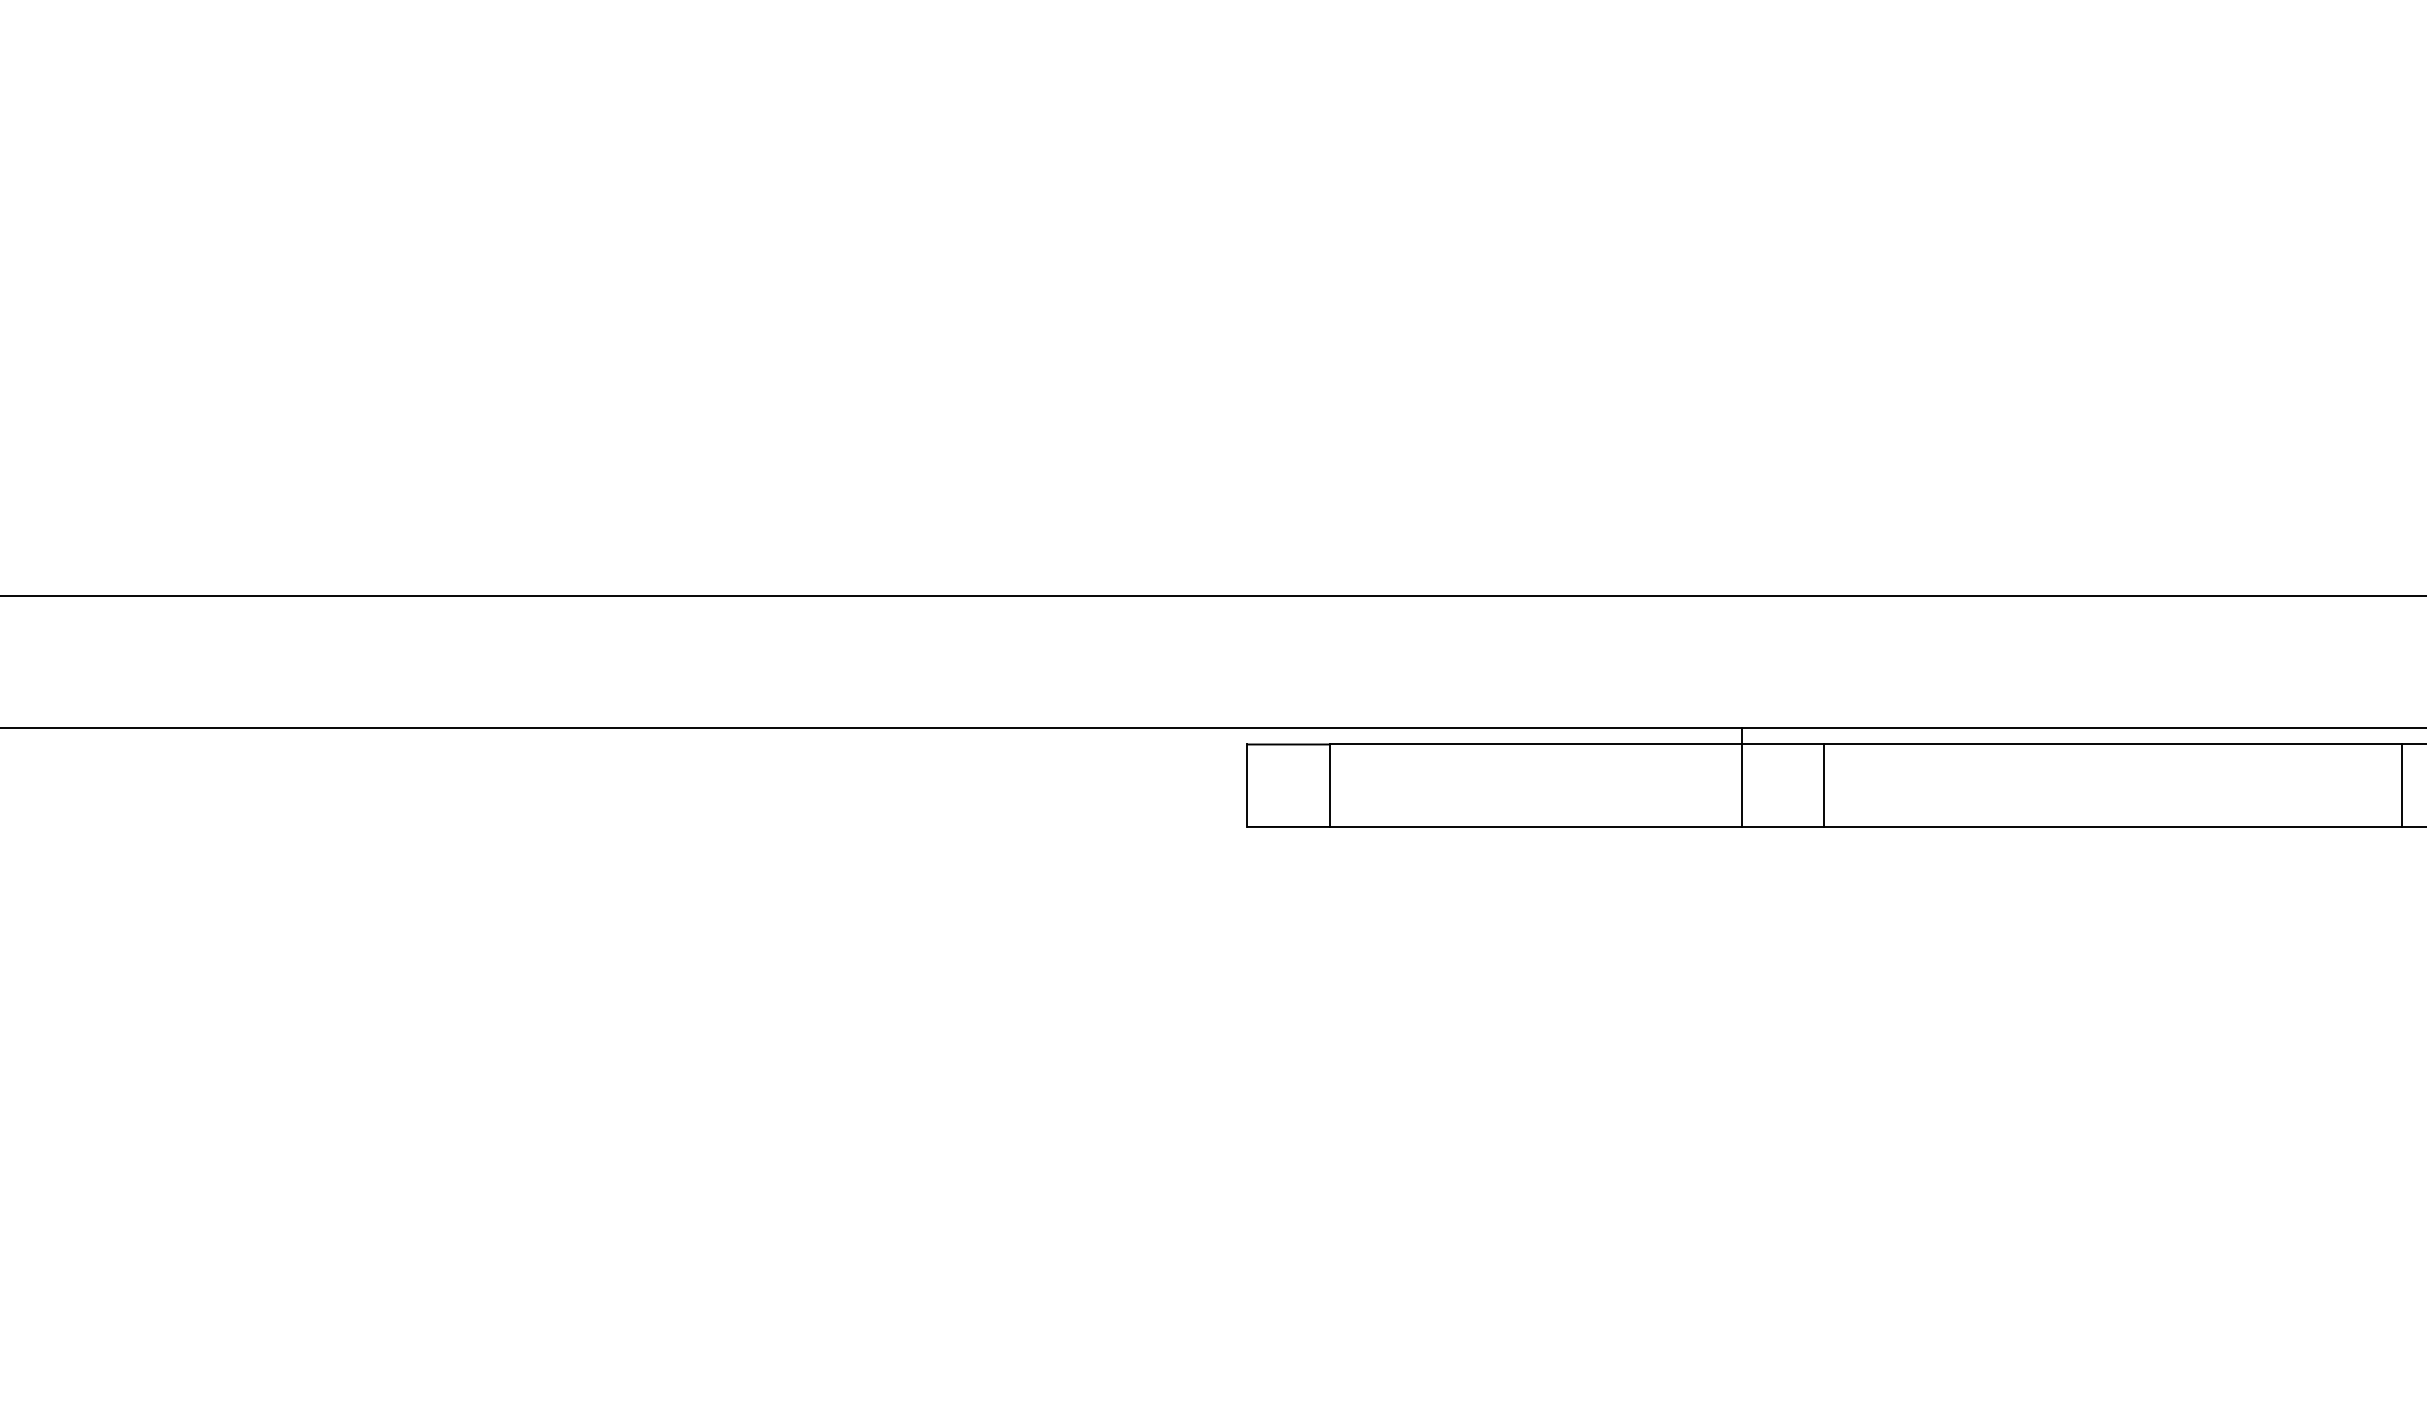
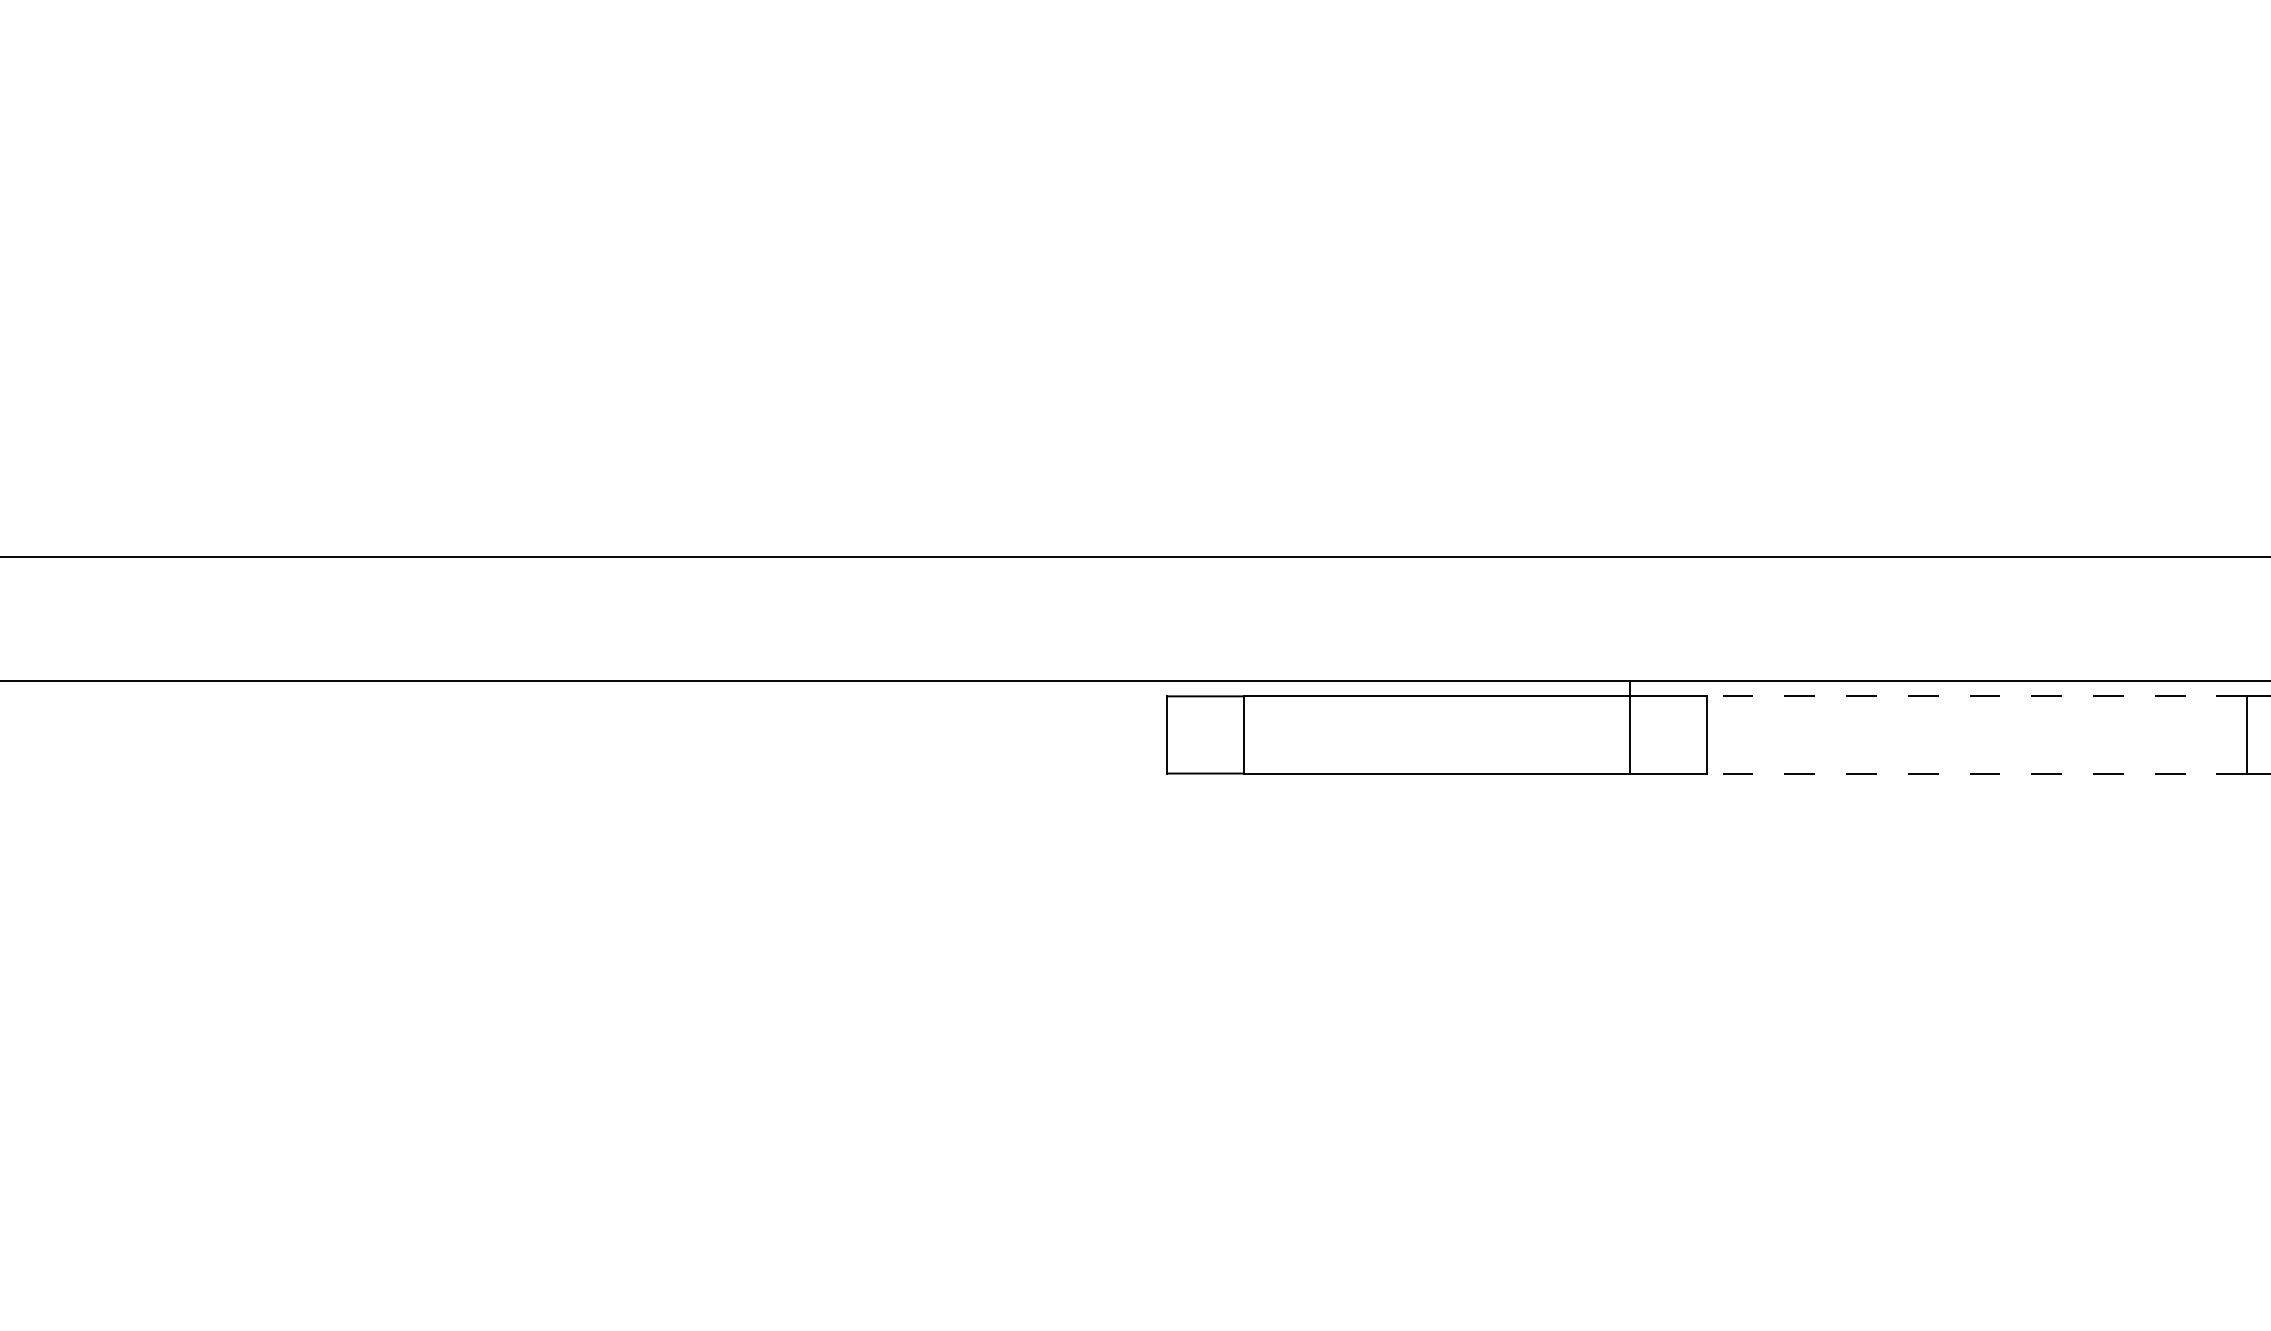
line: (2112, 744) -> (1976, 696), solid -> dashed
line: (2112, 826) -> (1976, 773), solid -> dashed

